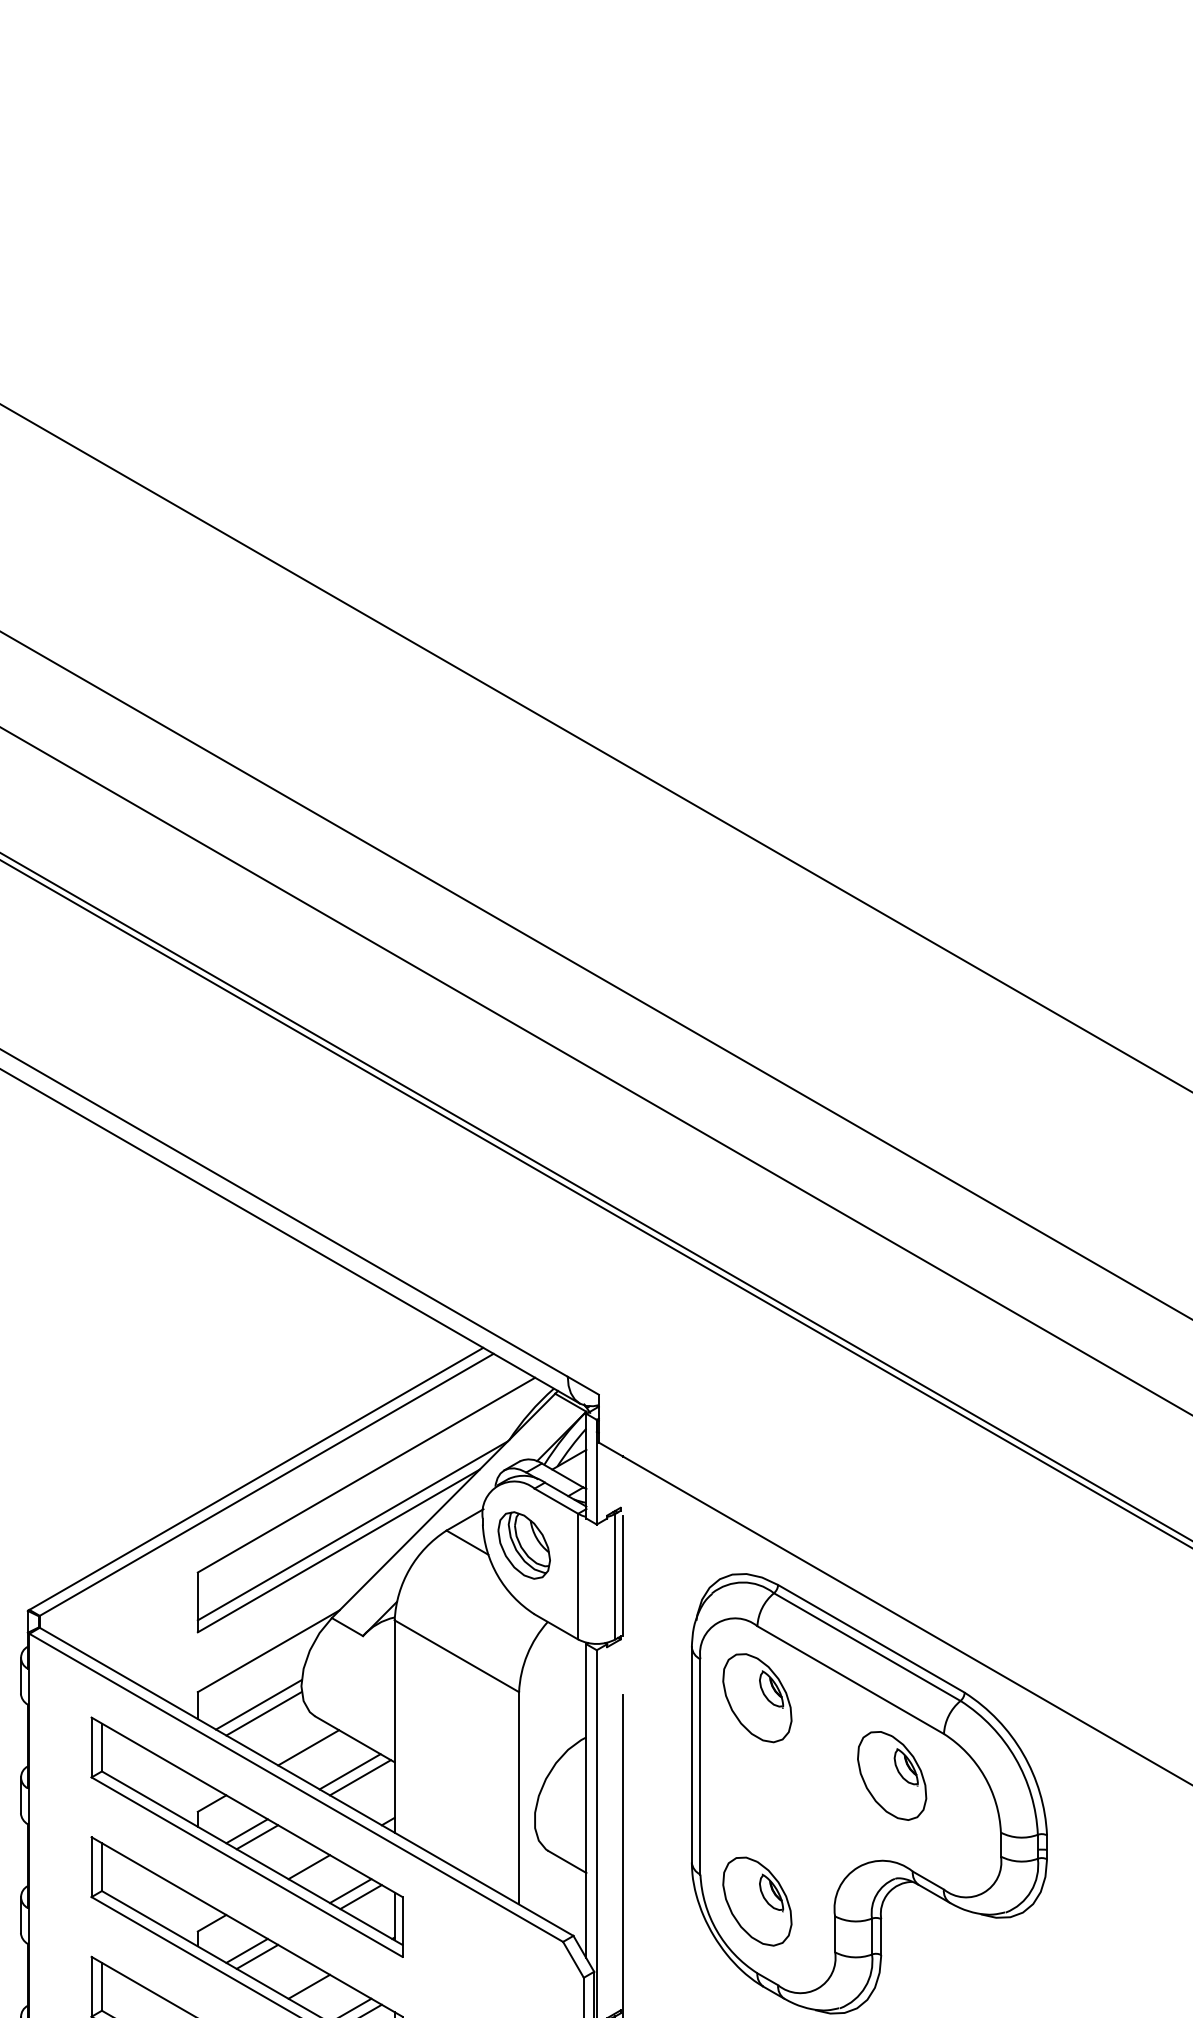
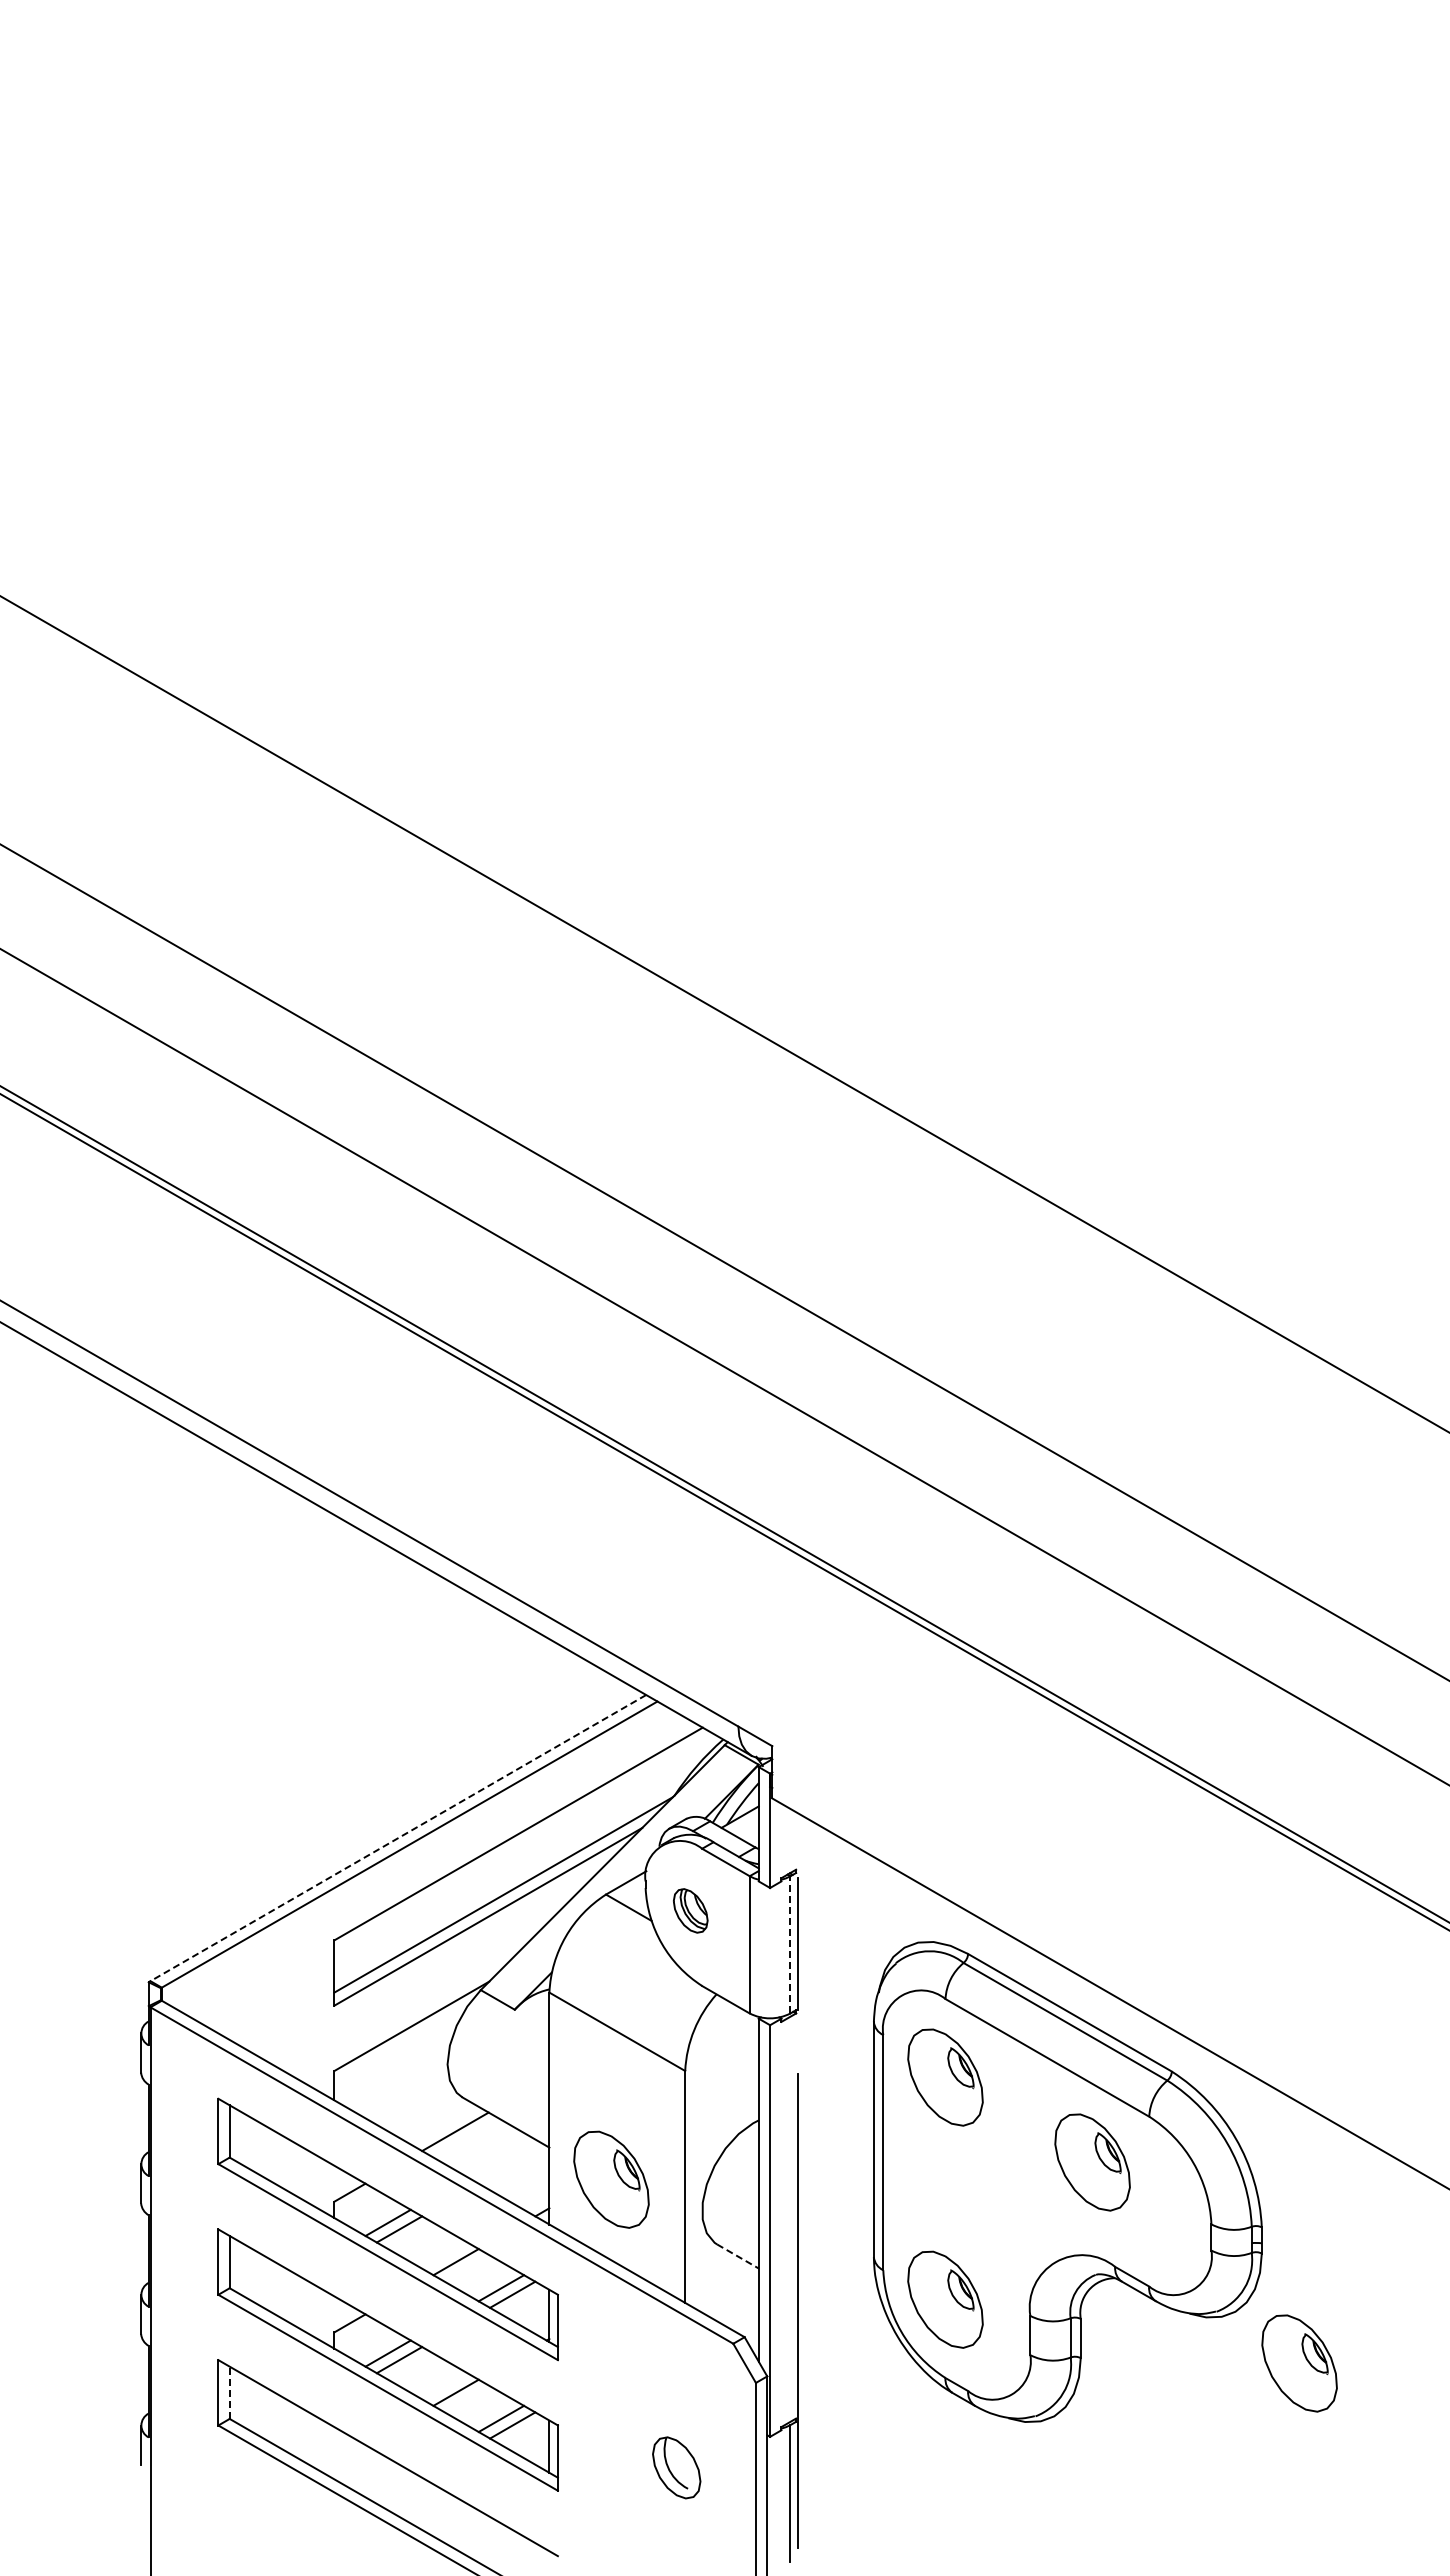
line: (255, 1479) -> (397, 1838), solid -> dashed
part: (523, 1545) -> (690, 1910), size x0.6
line: (615, 1576) -> (790, 1944), solid -> dashed
line: (258, 1704) -> (400, 2084), removed
line: (263, 1713) -> (406, 2094), removed
line: (349, 1771) -> (500, 2157), removed
line: (360, 1777) -> (511, 2164), removed
part: (451, 1791) -> (611, 2179), added
line: (567, 1862) -> (738, 2256), solid -> dashed
part: (1081, 1959) -> (1299, 2363), added
line: (101, 1986) -> (229, 2392), solid -> dashed

